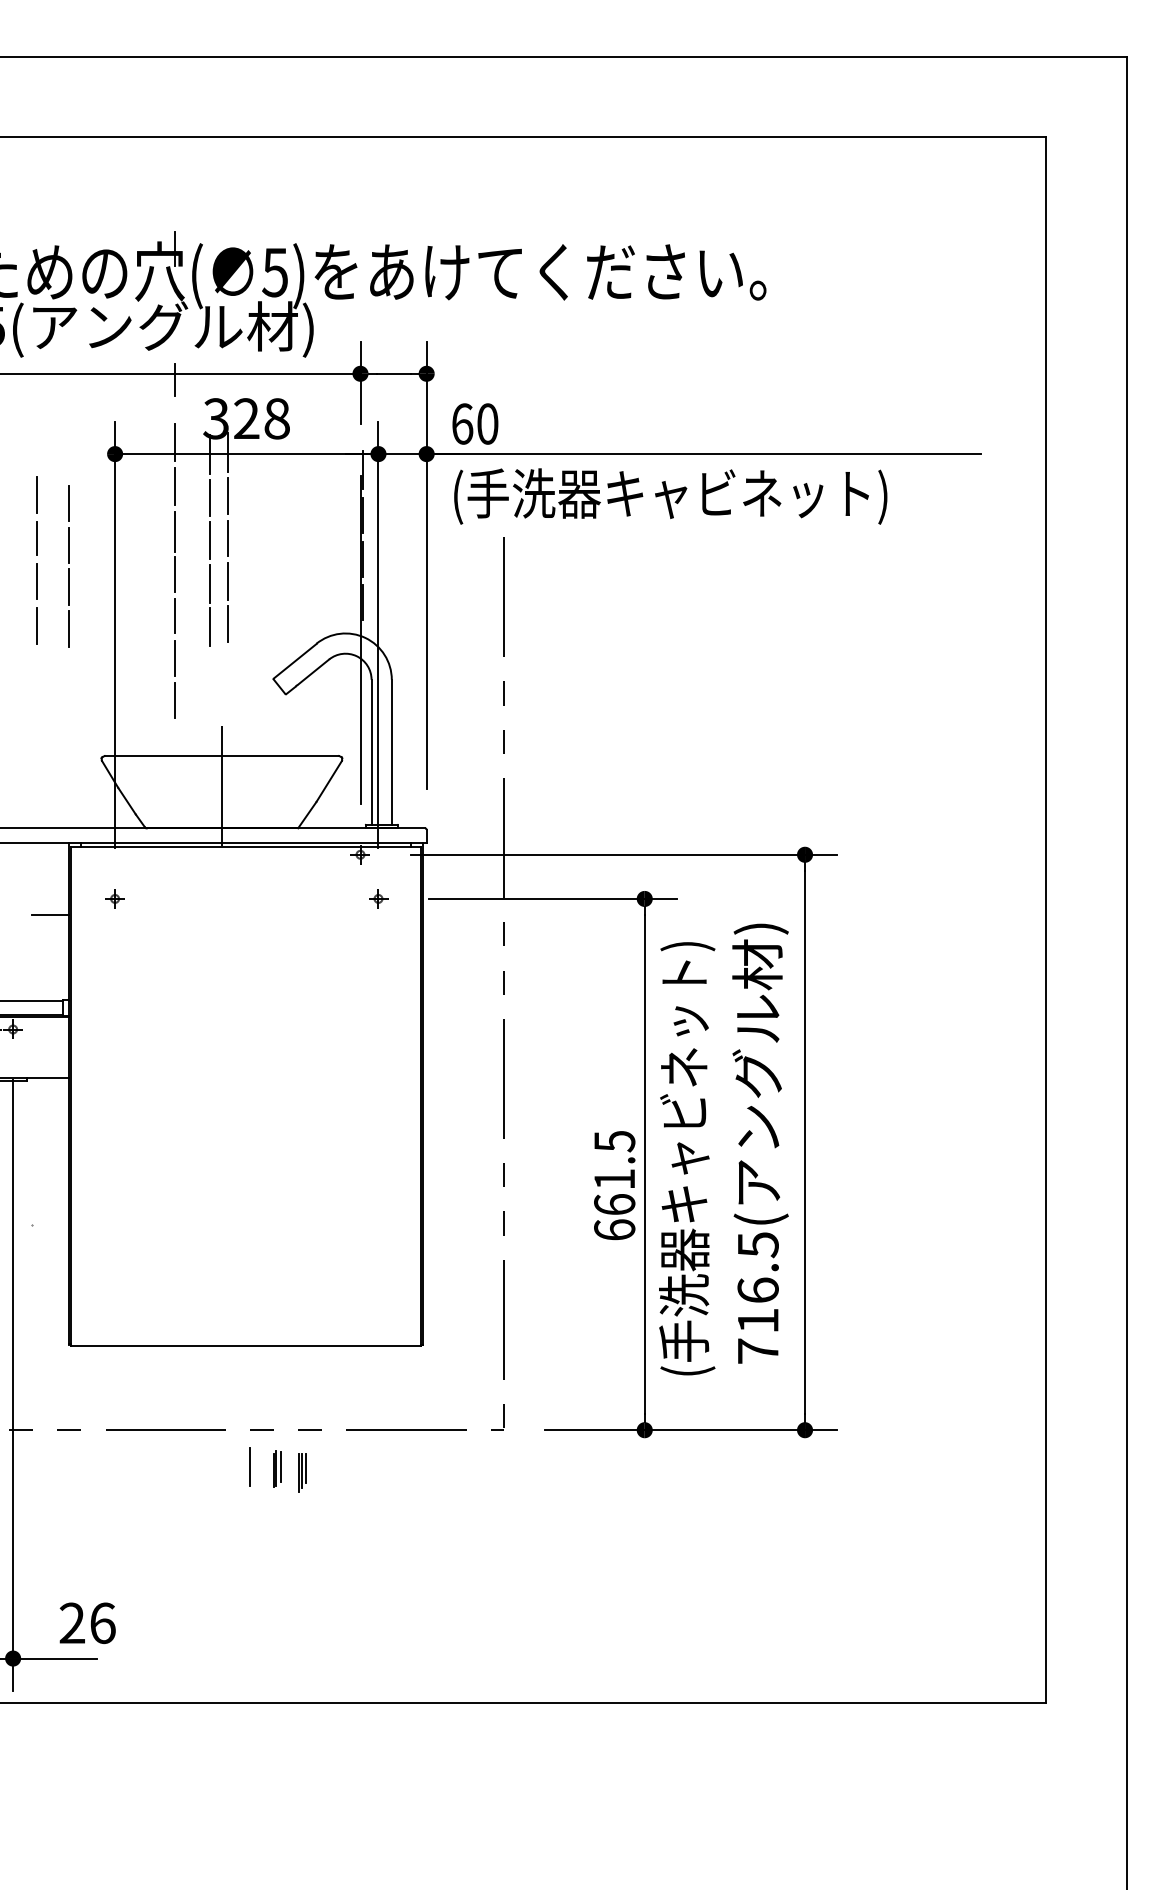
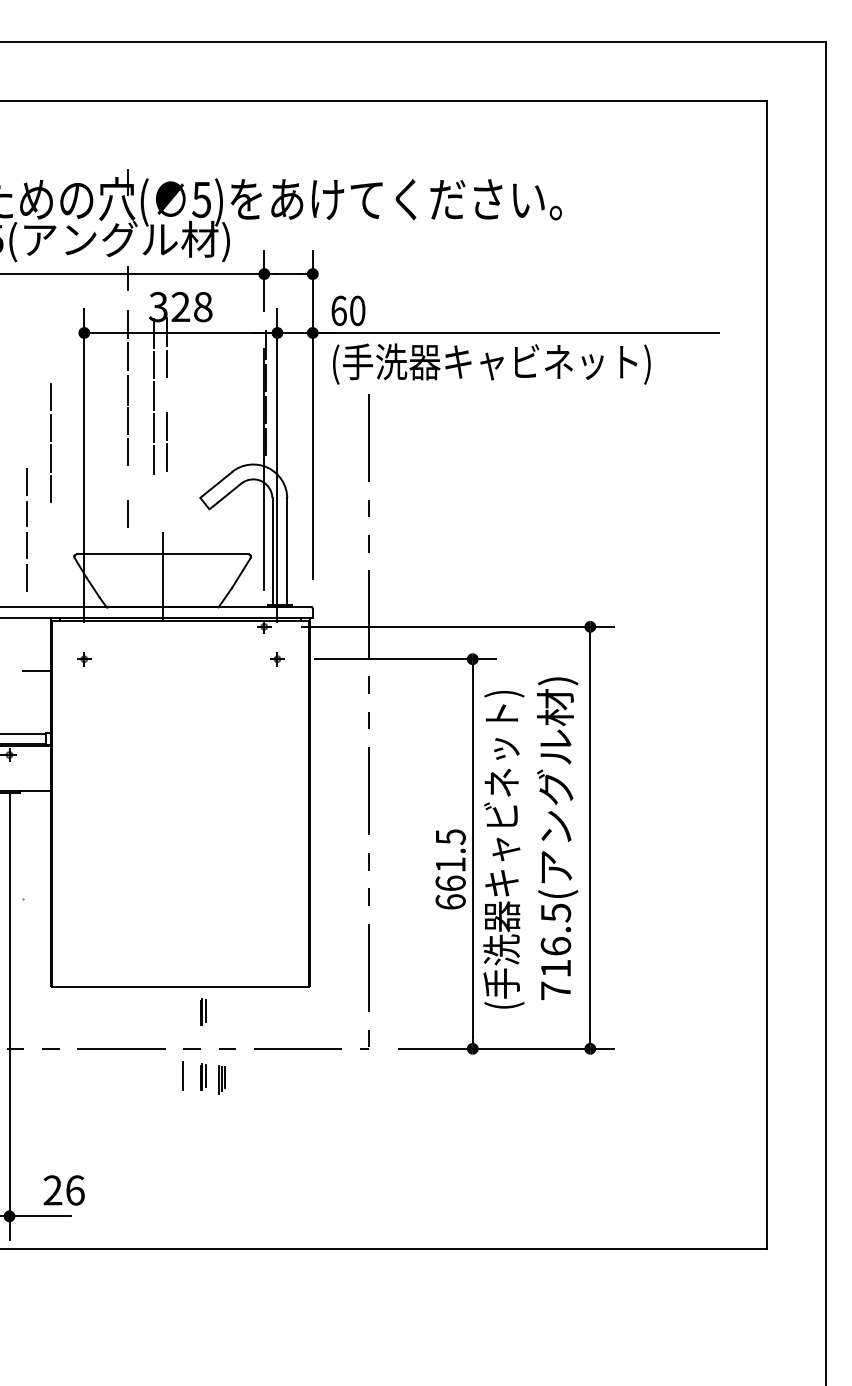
line: (227, 537) -> (166, 394), removed
line: (36, 555) -> (26, 526), moved
line: (69, 563) -> (50, 441), moved
line: (173, 657) -> (127, 482), removed
part: (277, 1379) -> (203, 1011), added

